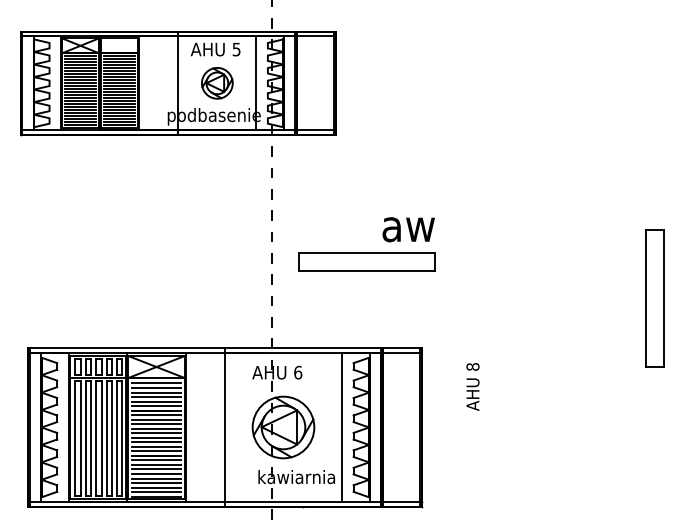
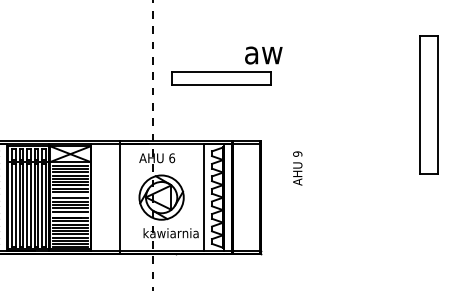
text: (408, 229) -> (263, 55), moved
part: (654, 298) -> (428, 104), size x1.4
text: (472, 366) -> (297, 153), 8 -> 9
line: (156, 424) -> (70, 195), removed
line: (156, 451) -> (70, 214), removed

